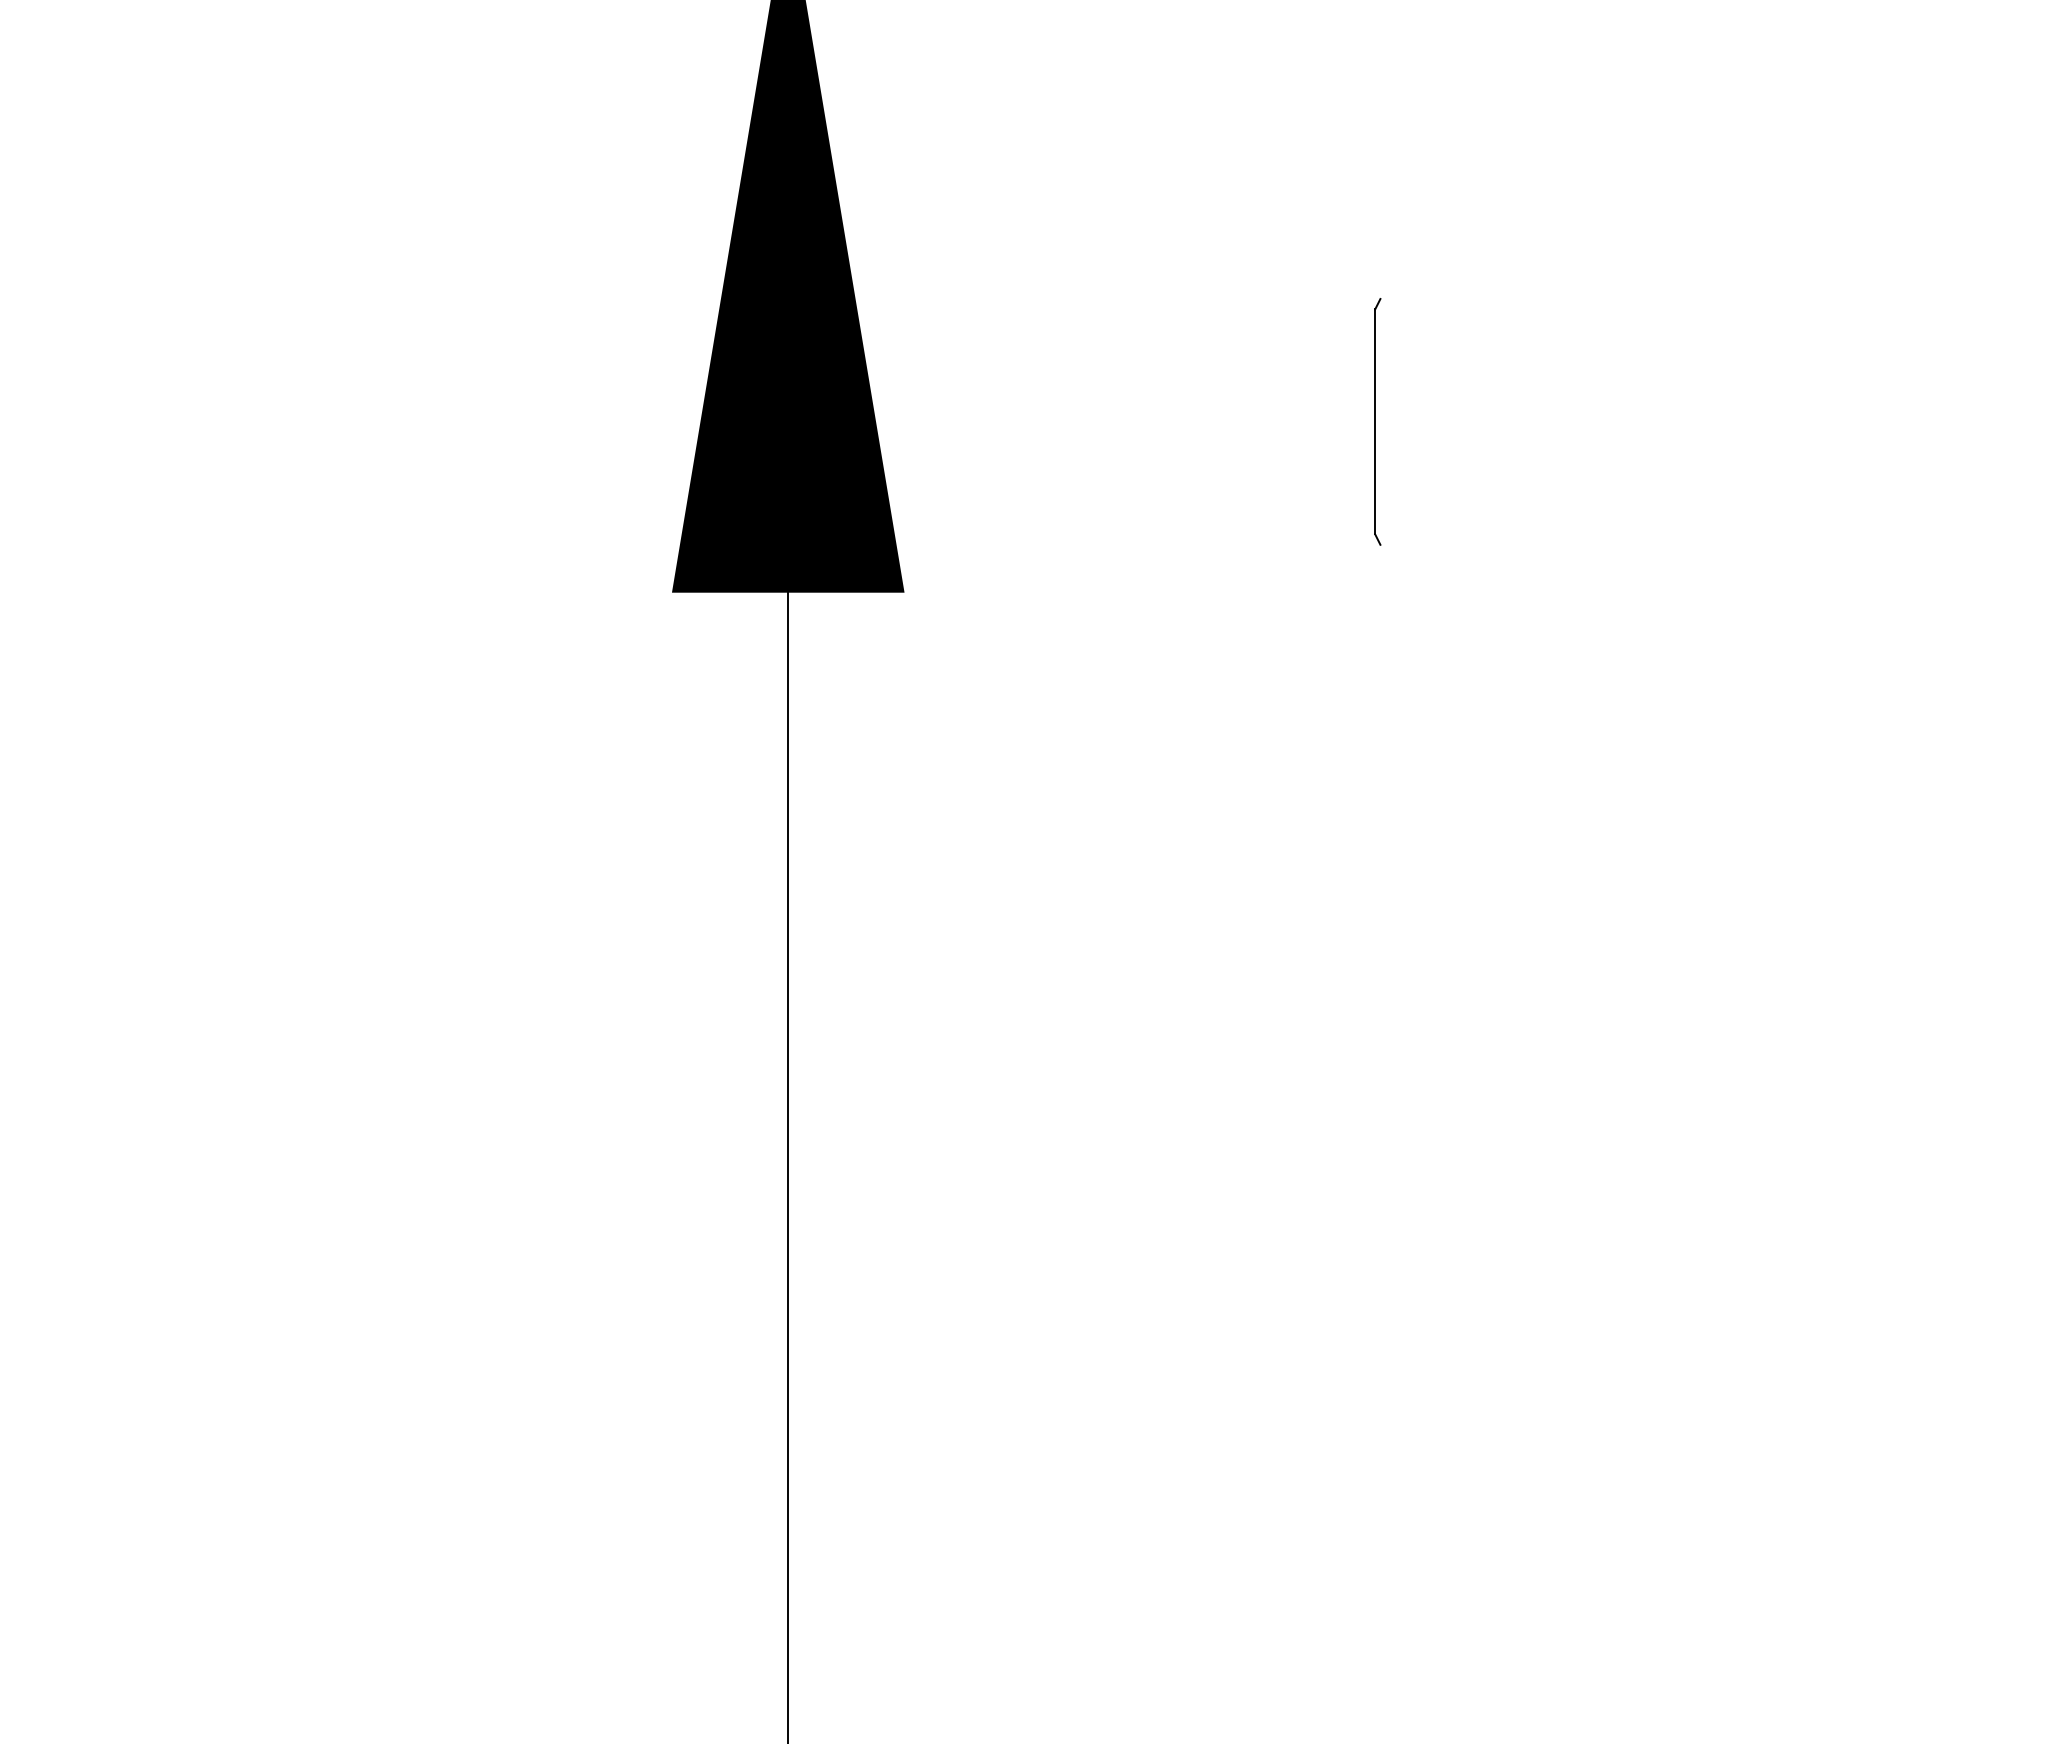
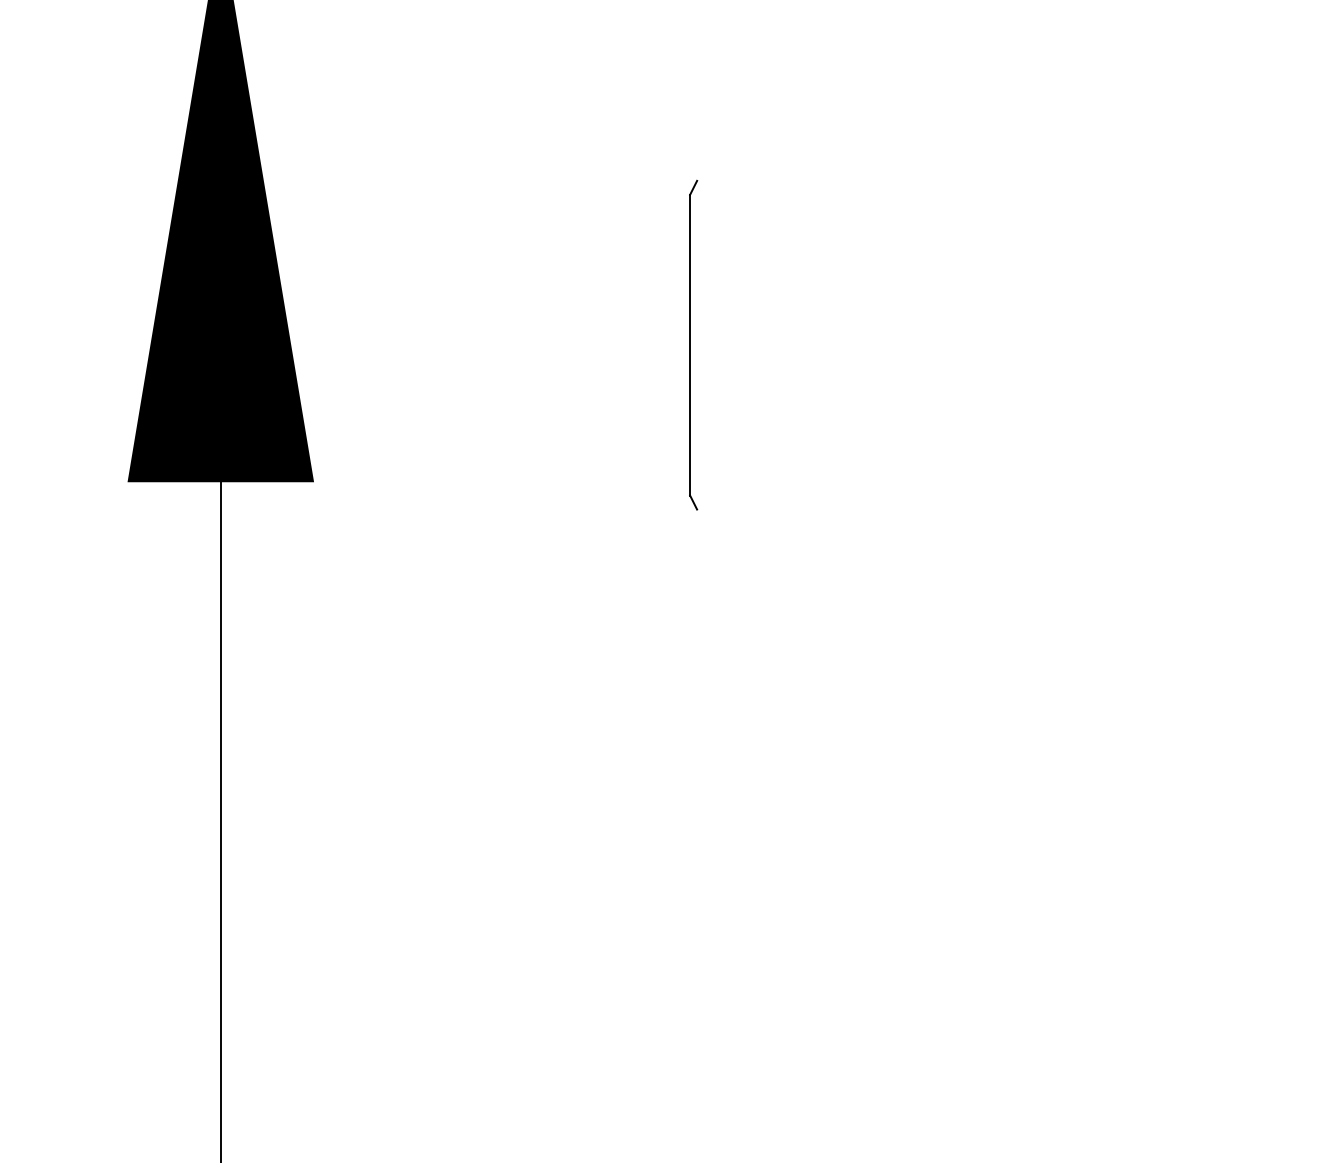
part: (1377, 421) -> (693, 344), size x1.67

